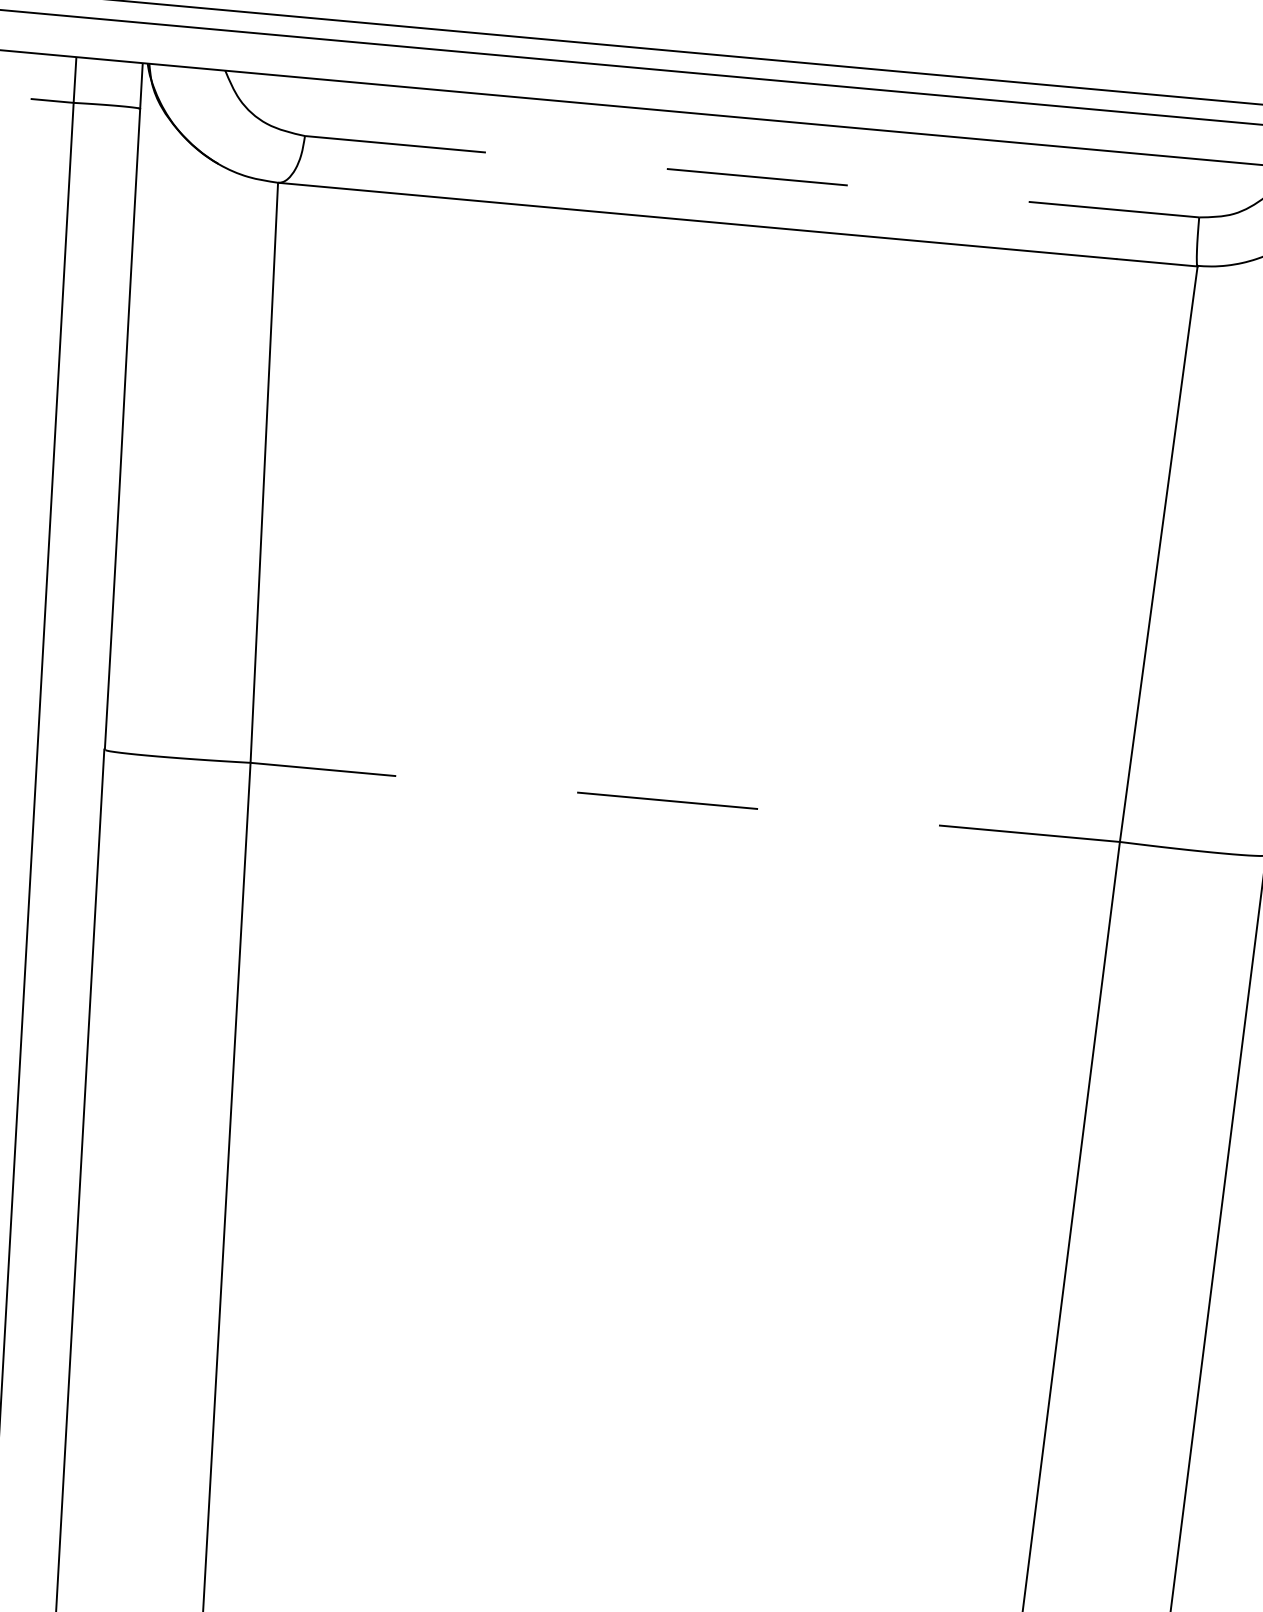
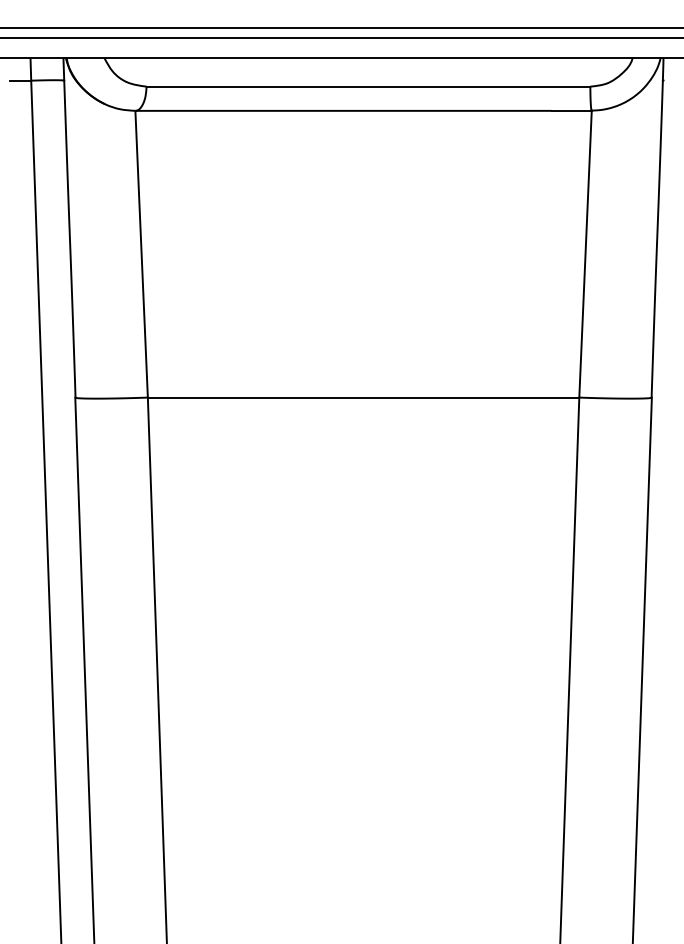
line: (752, 176) -> (368, 86), dashed -> solid
line: (685, 802) -> (363, 397), dashed -> solid

